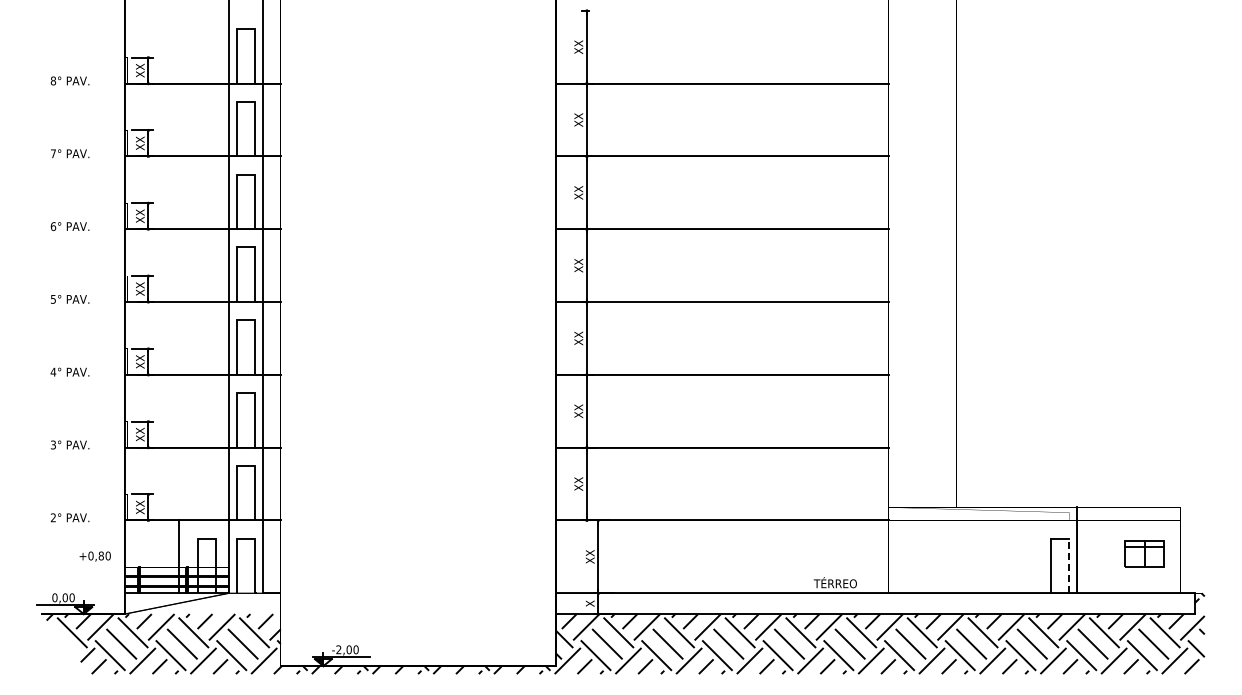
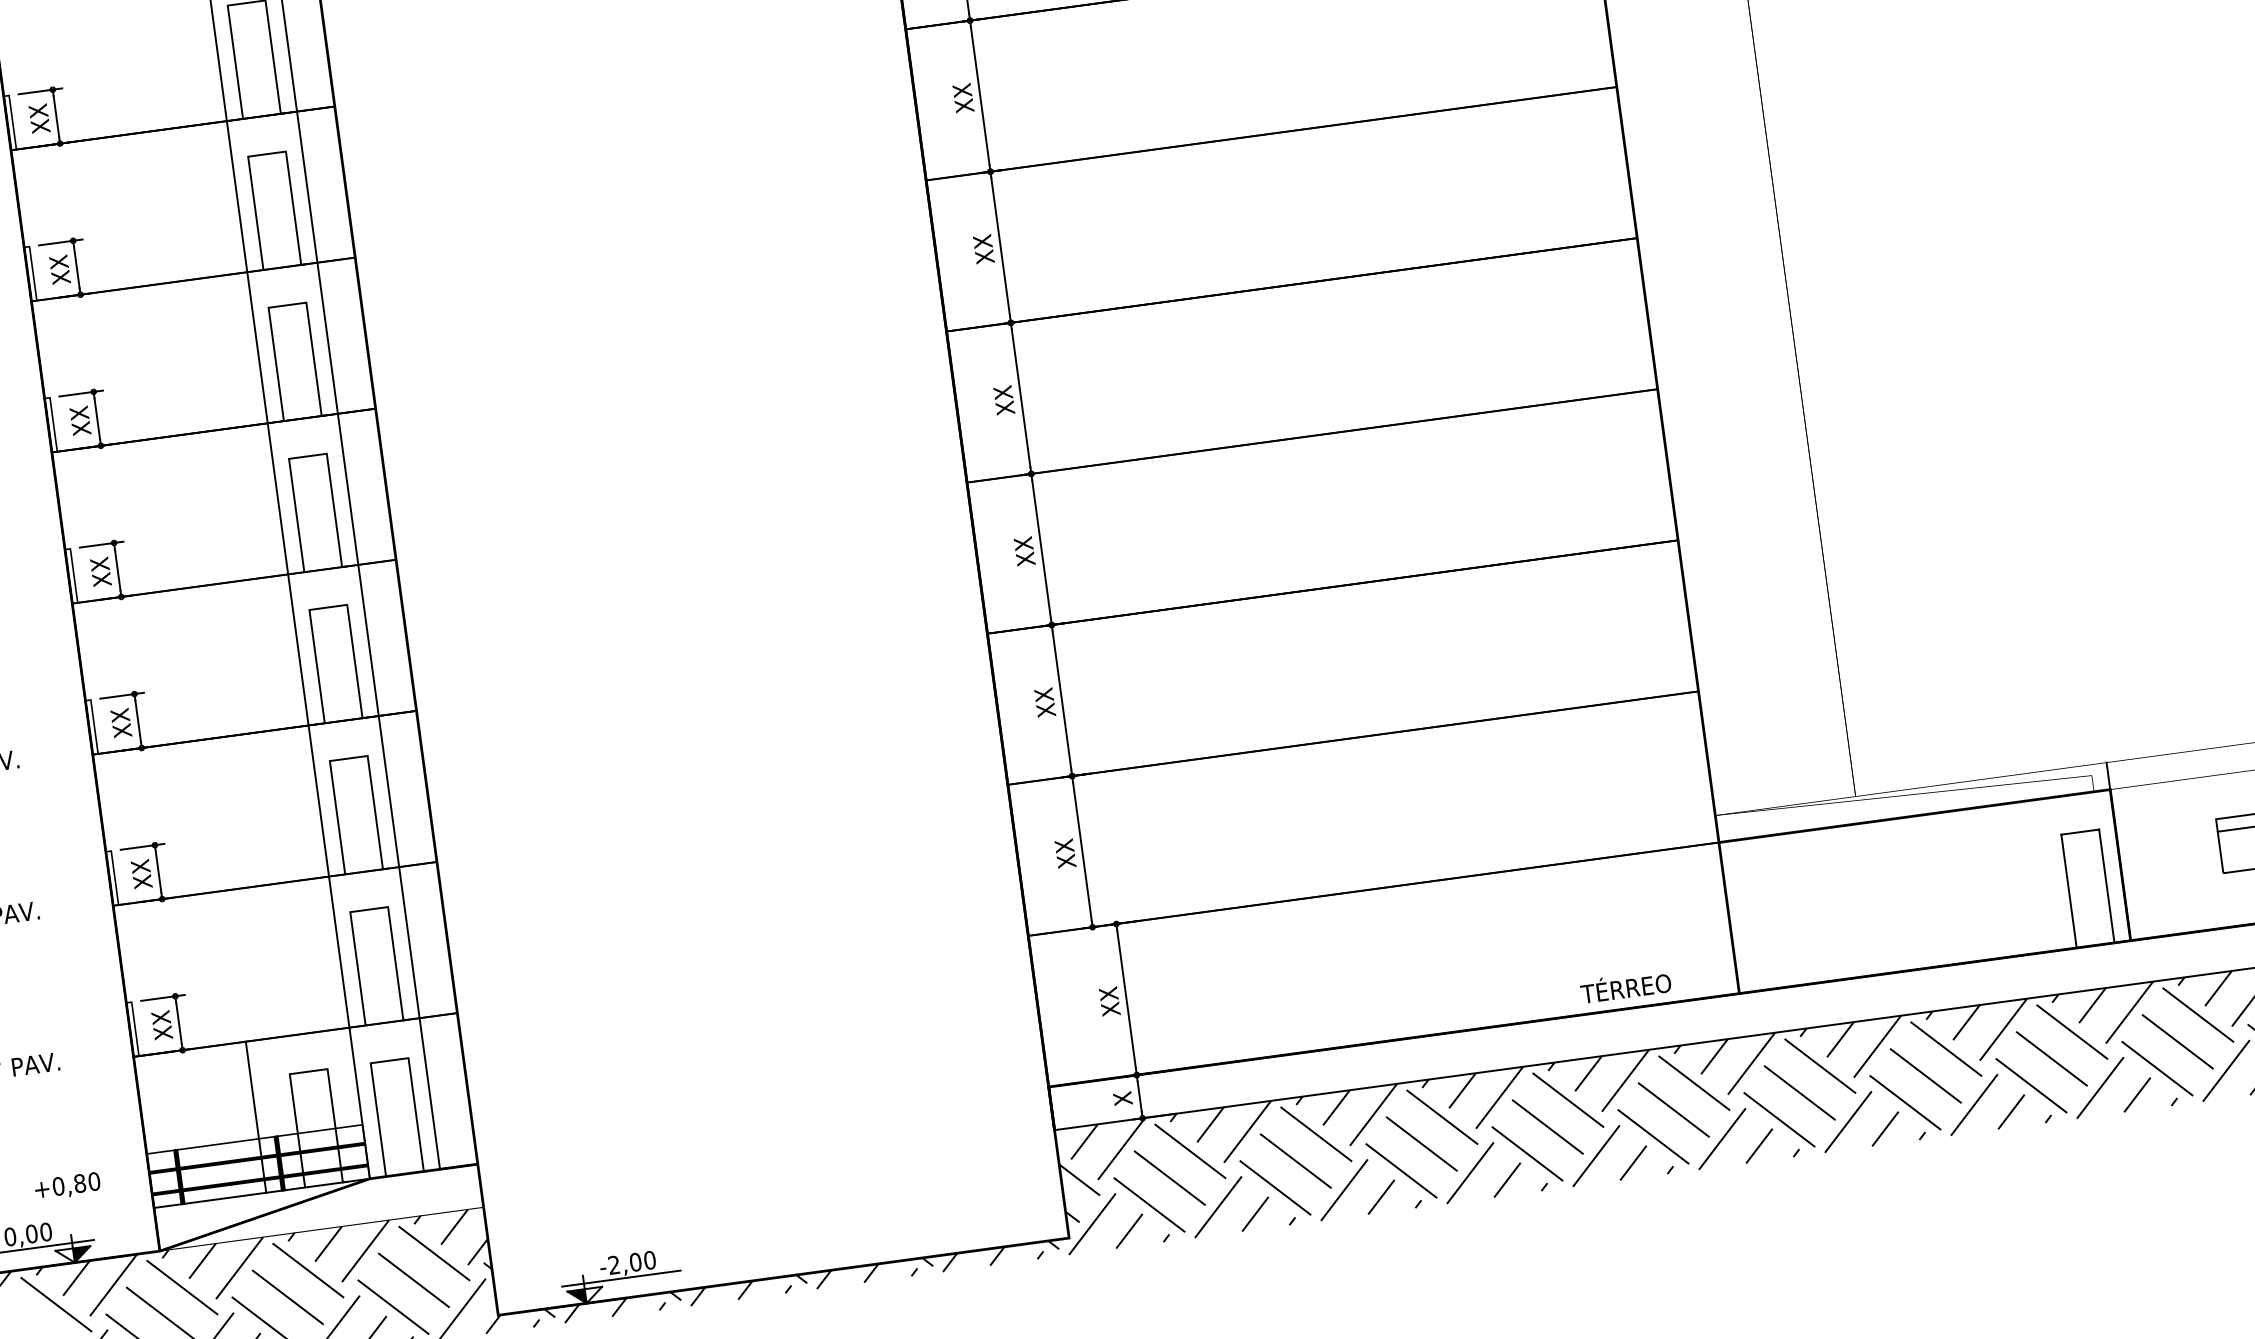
text: (94, 556) -> (66, 1186), moved
line: (1069, 565) -> (2106, 885), dashed -> solid

